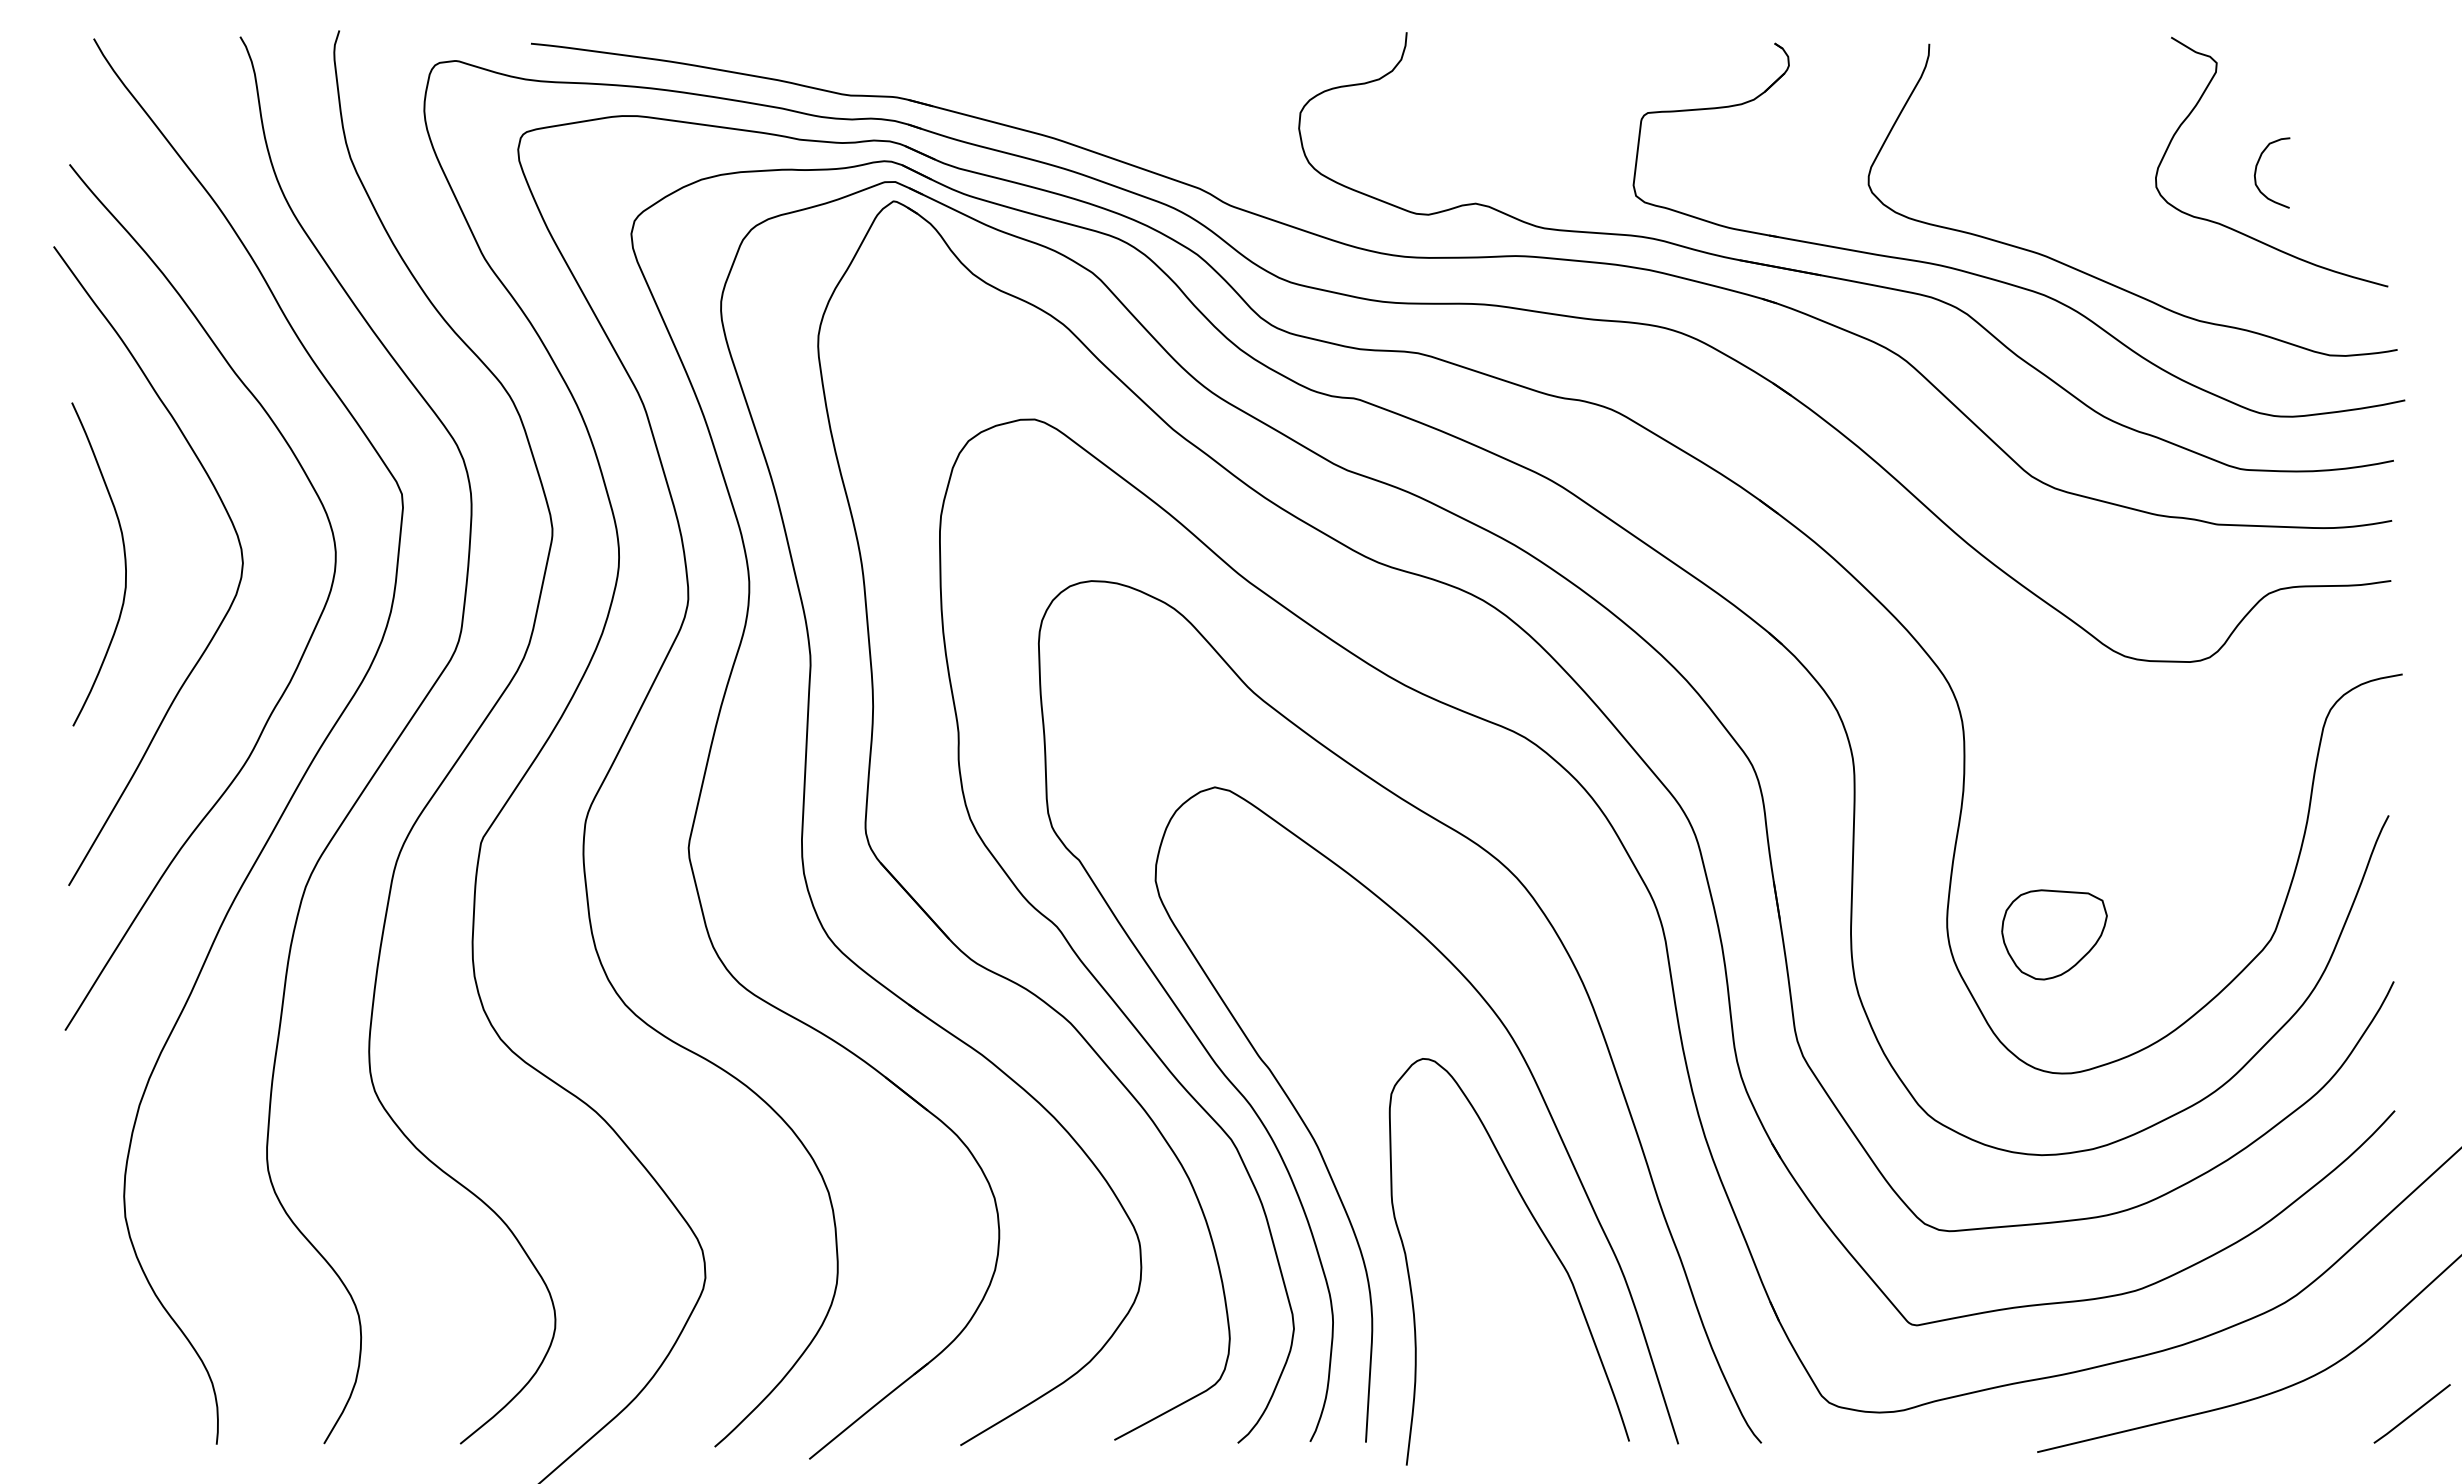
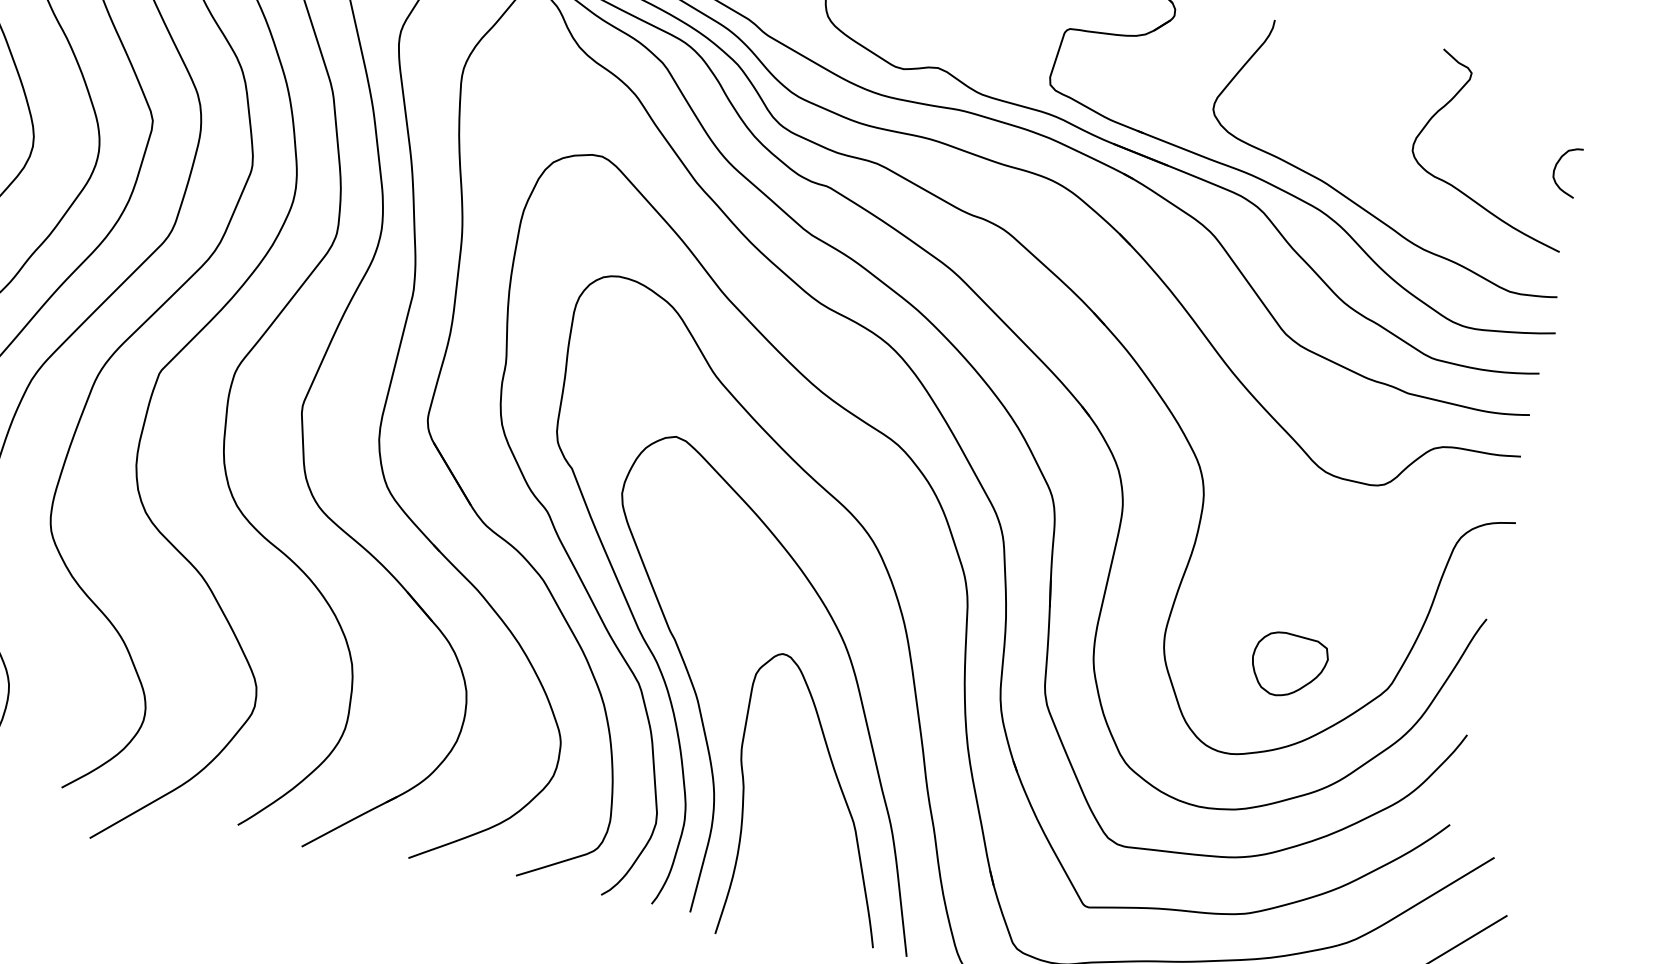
curve: (2256, 172) -> (1555, 168), moved
part: (2054, 934) -> (1288, 665), moved

